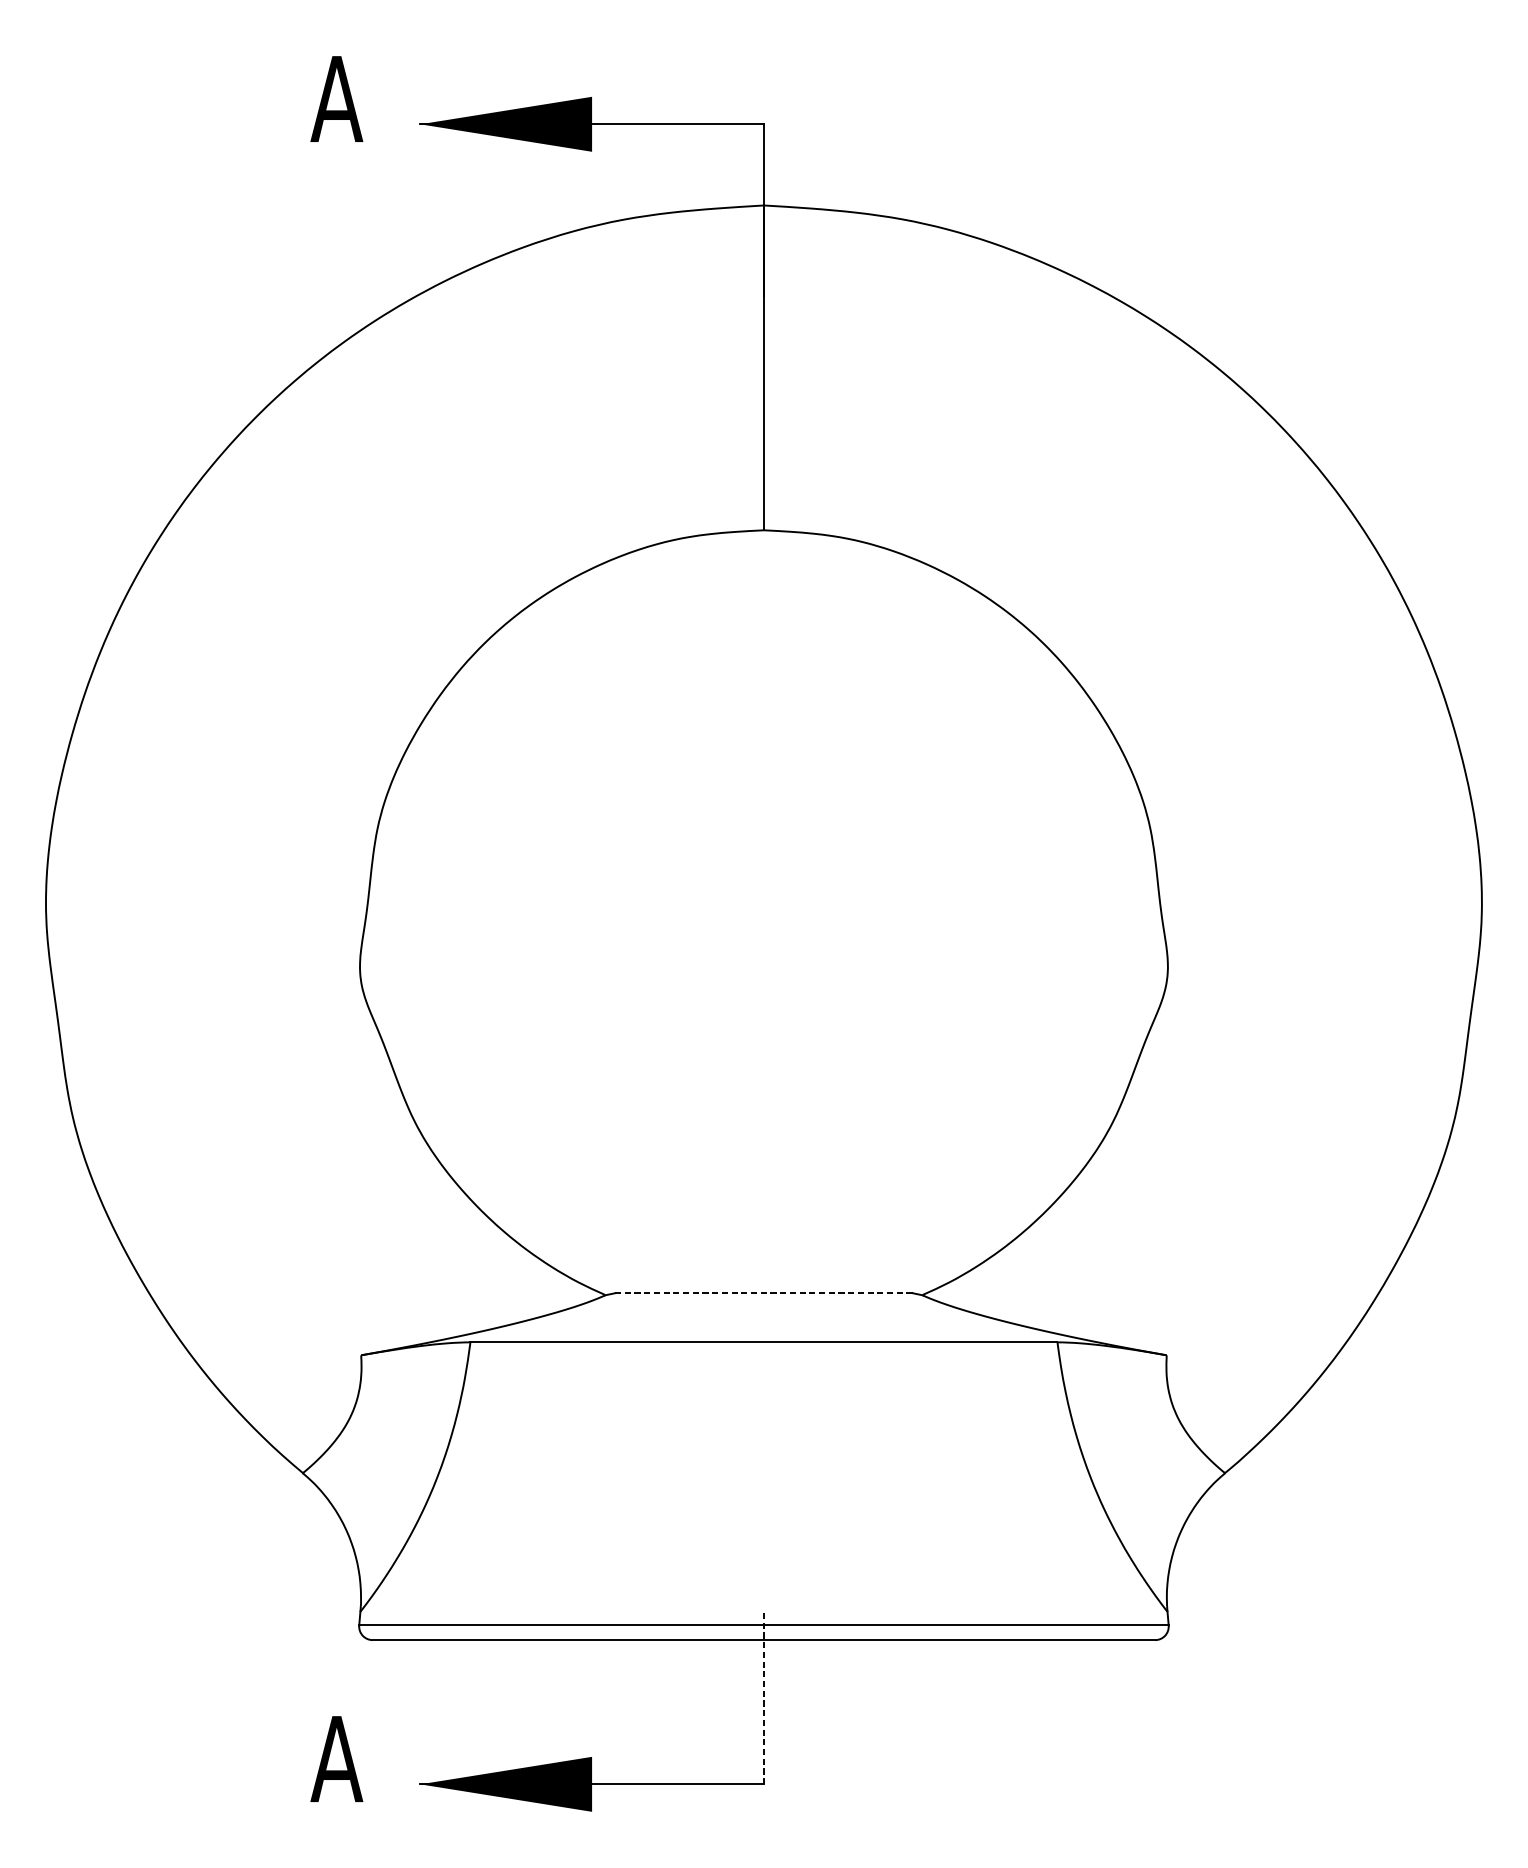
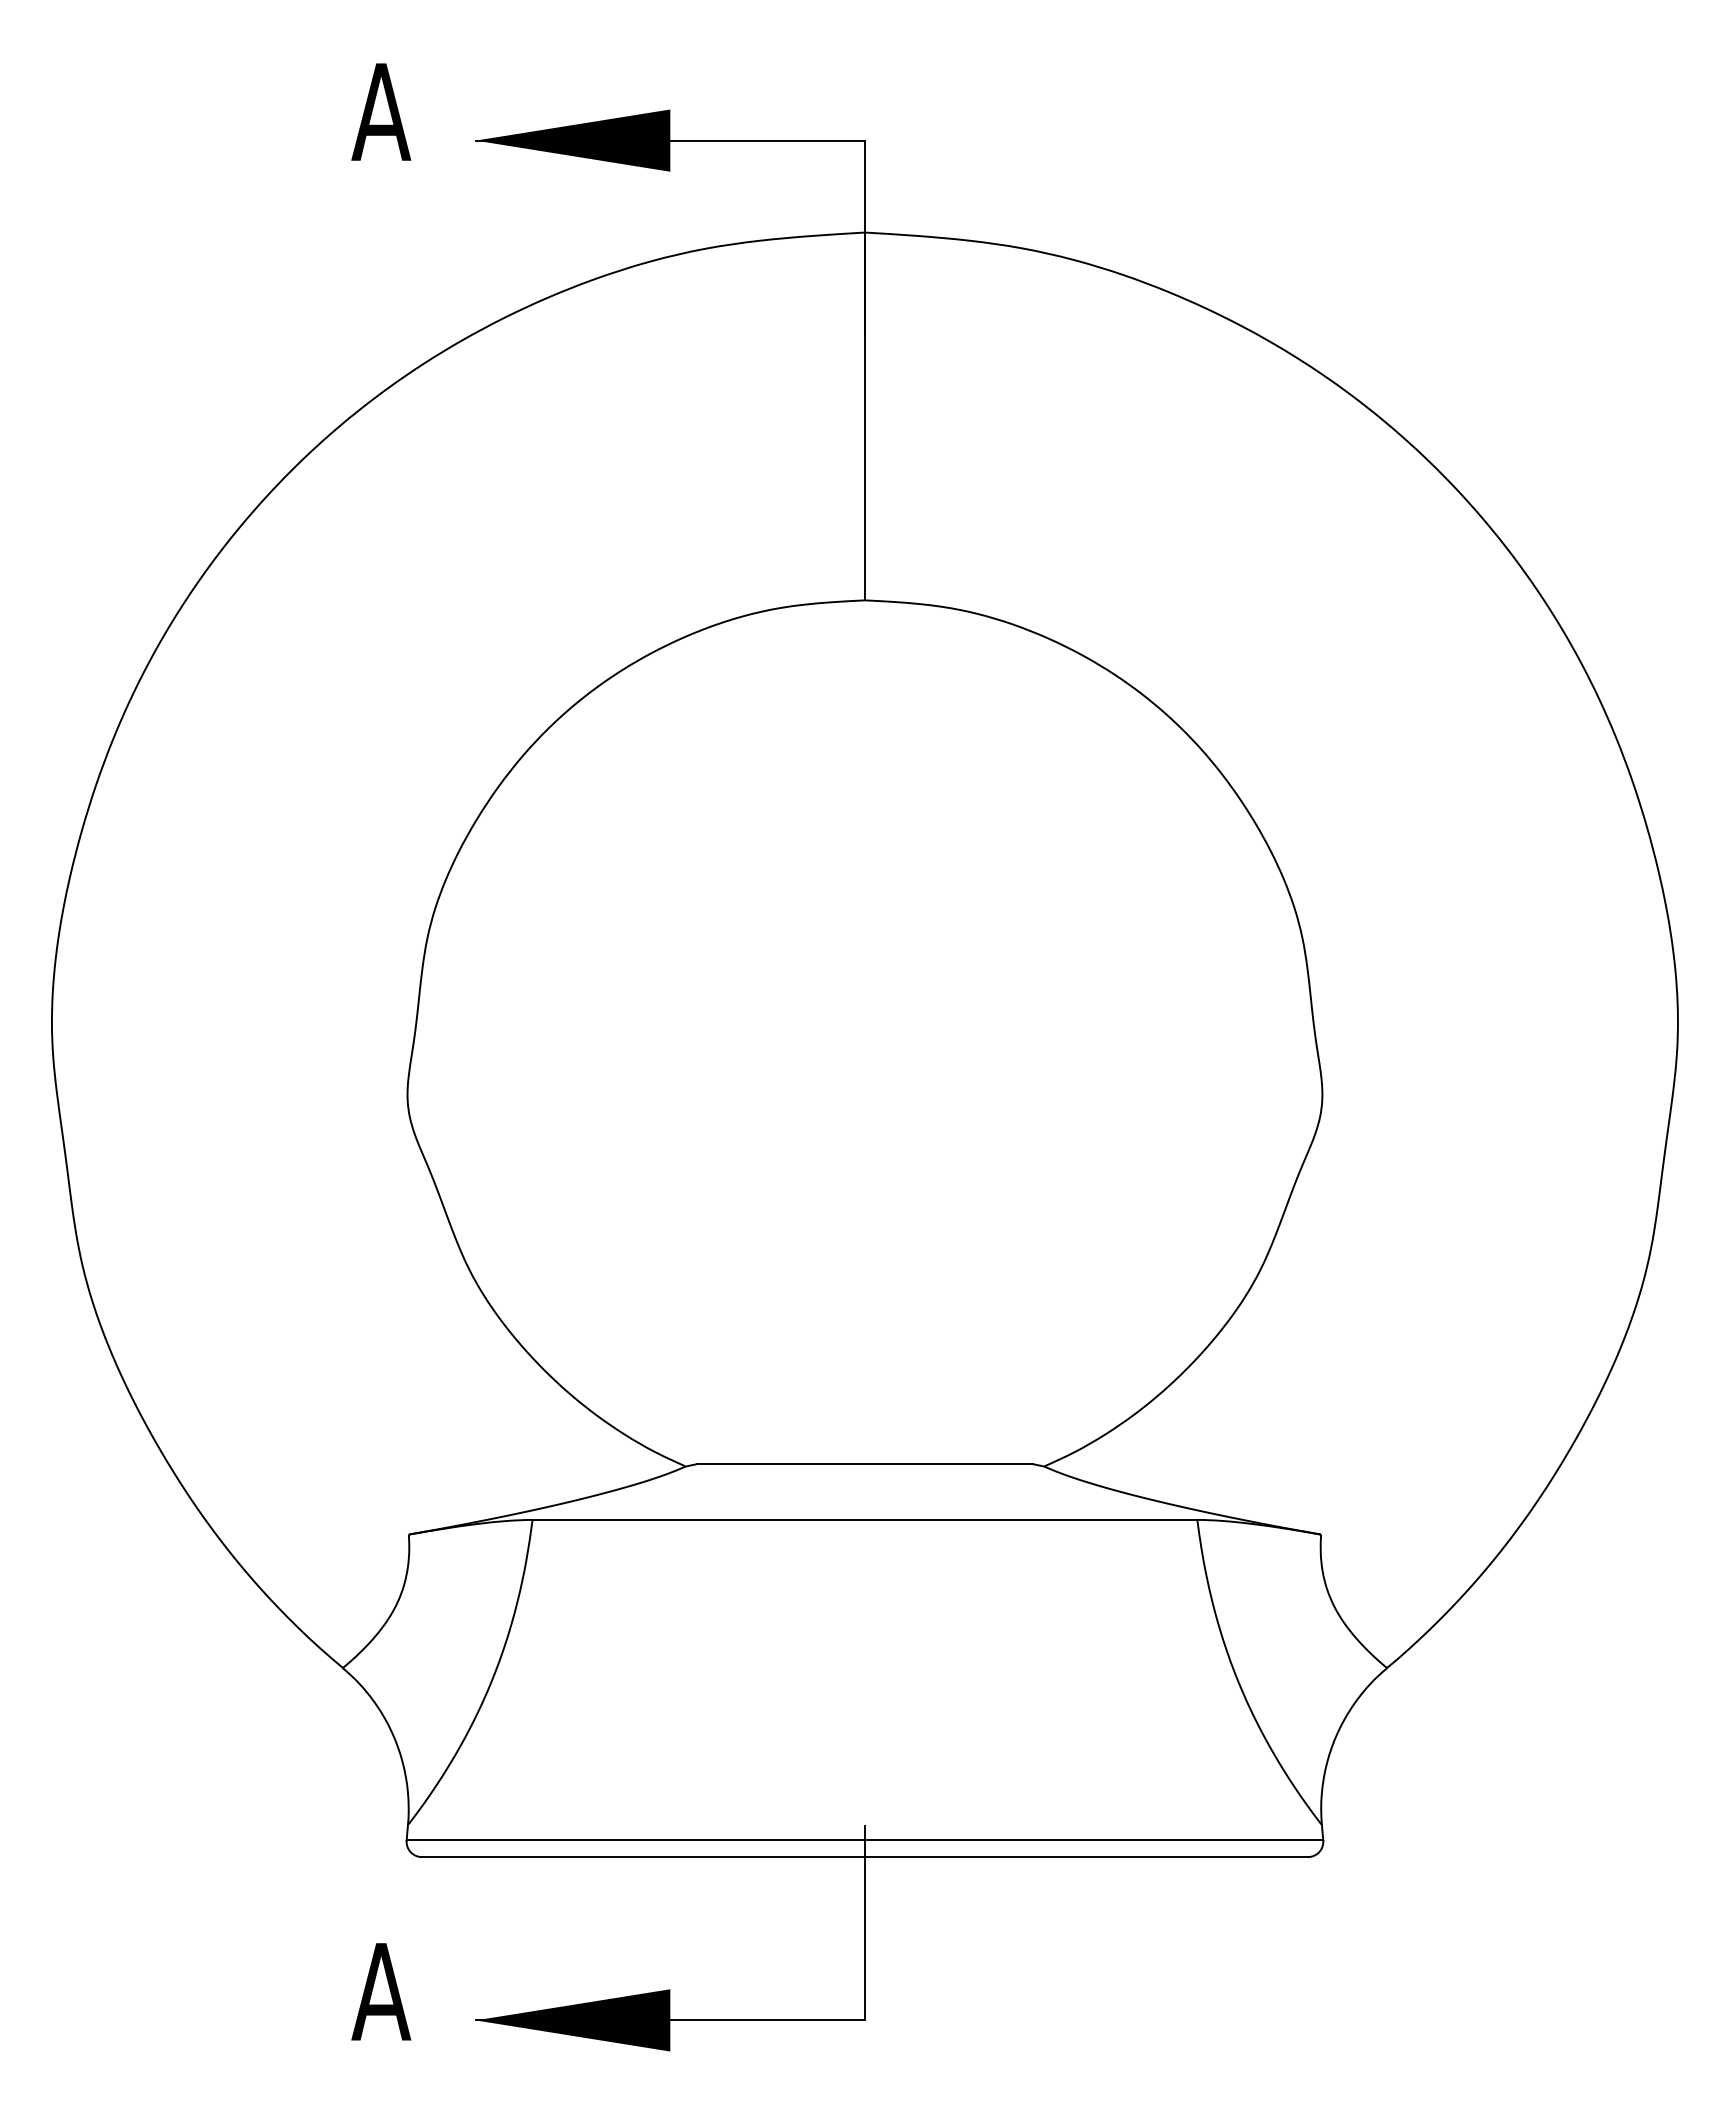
line: (763, 1293) -> (864, 1464), dashed -> solid
line: (763, 1697) -> (864, 1922), dashed -> solid

